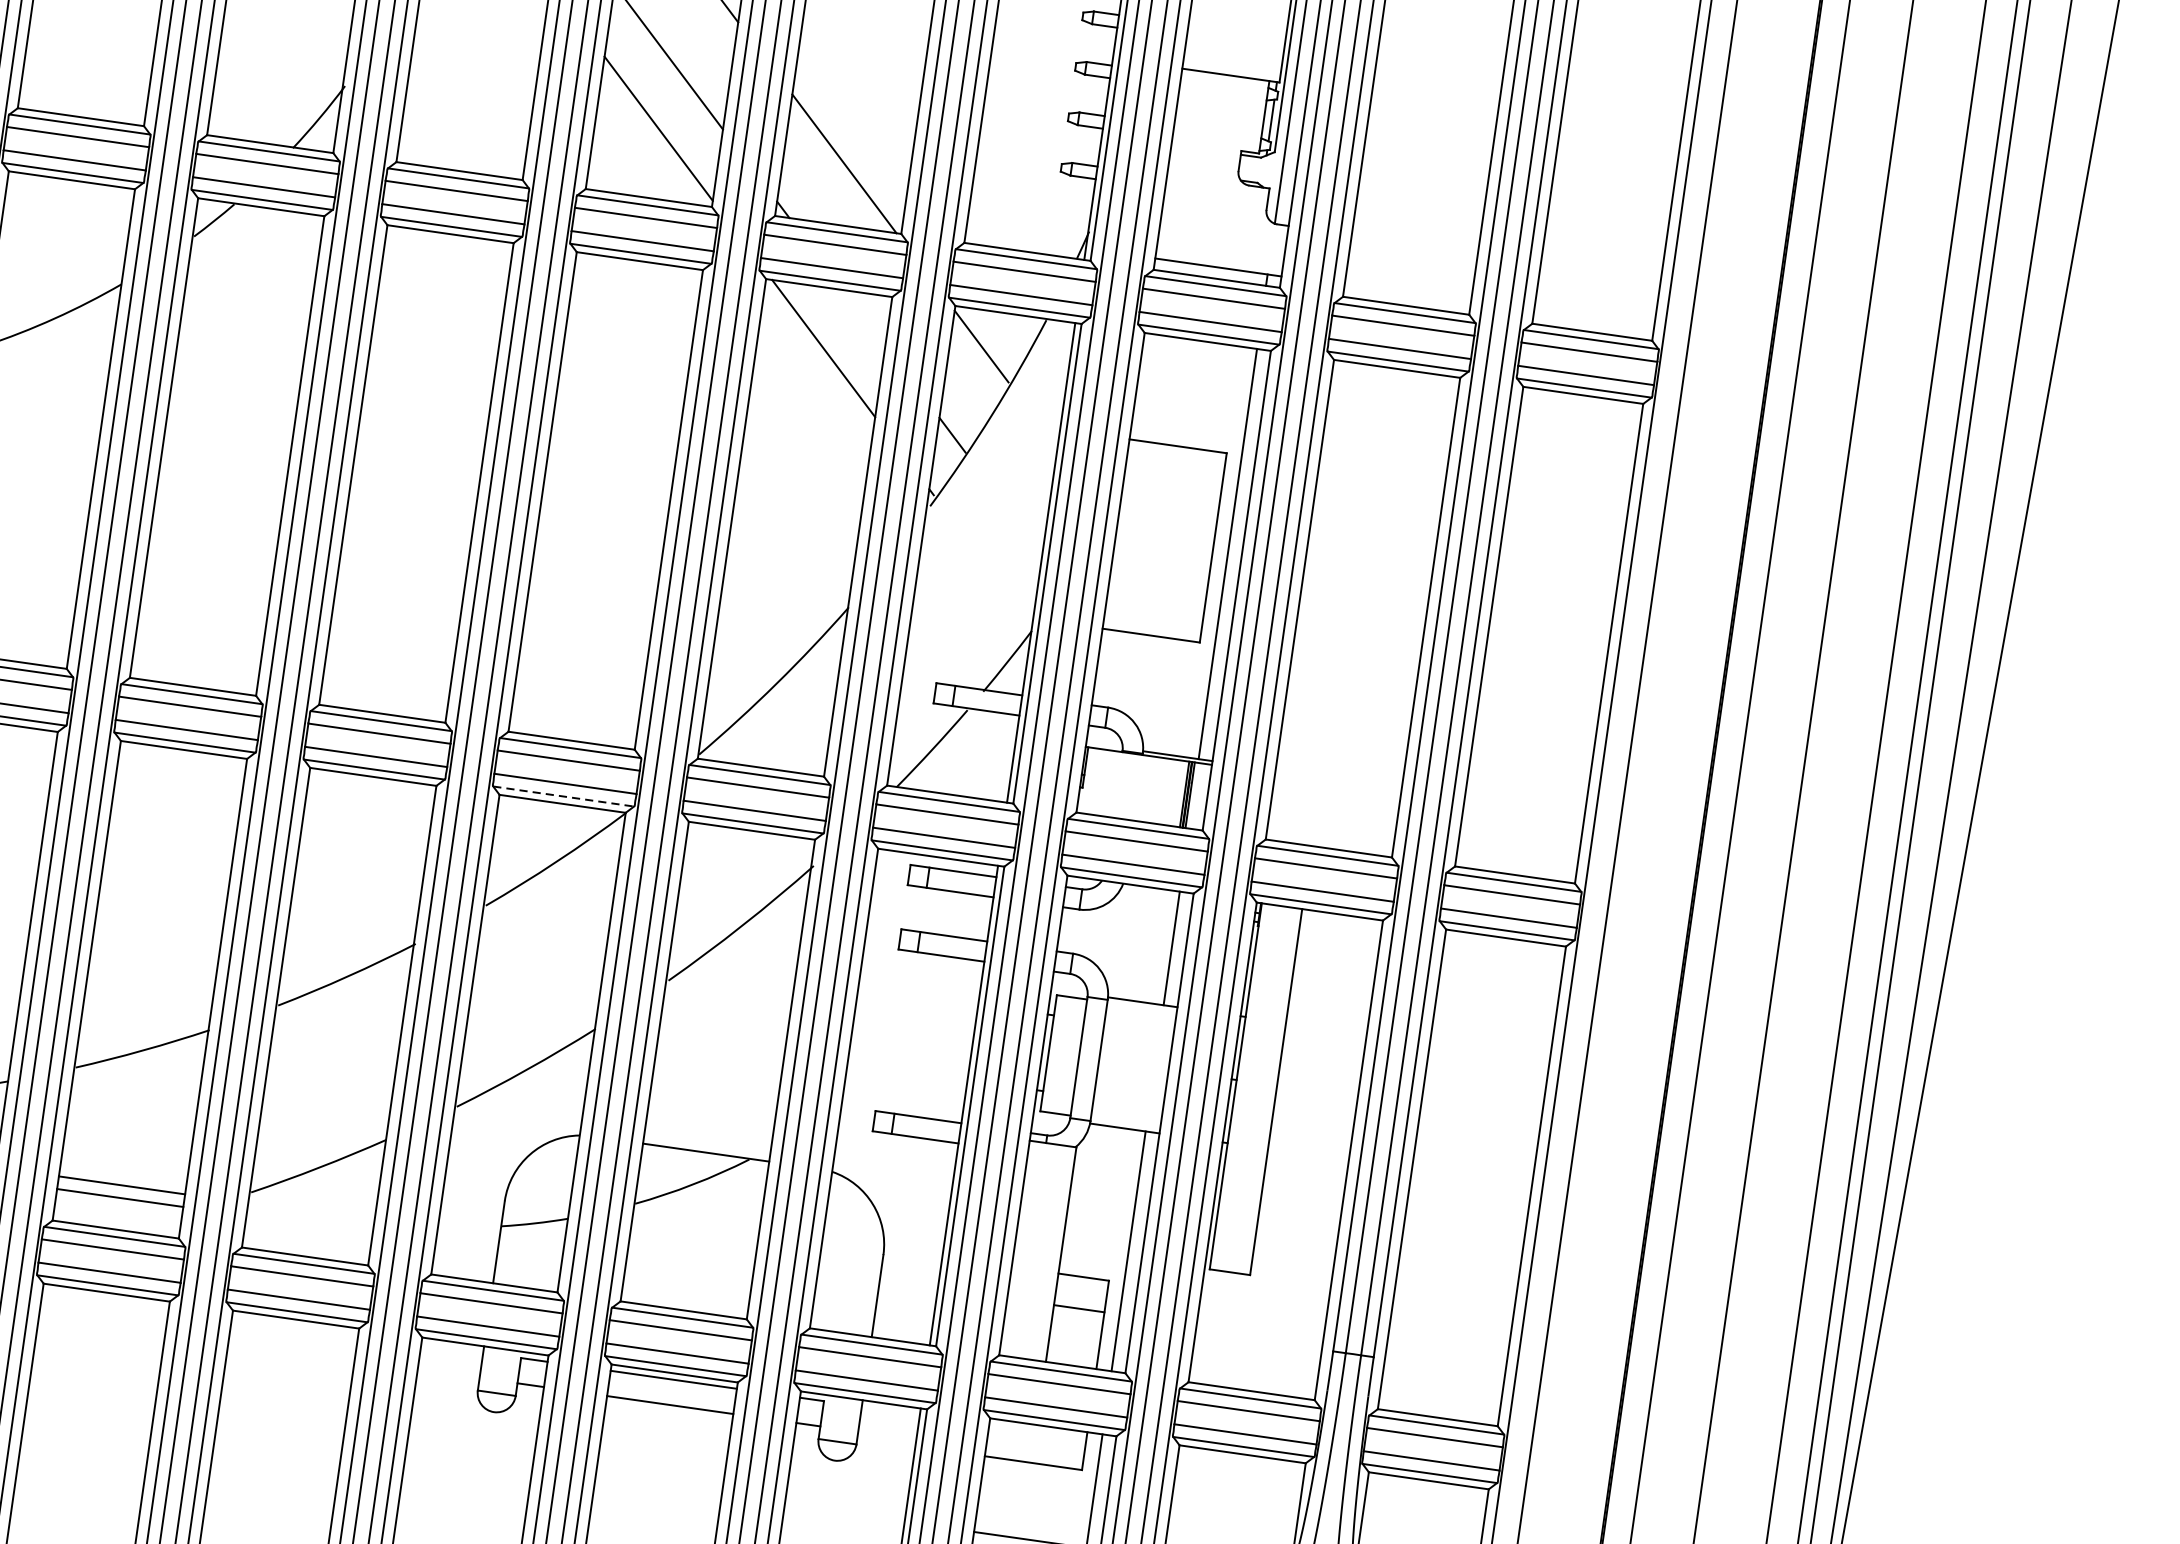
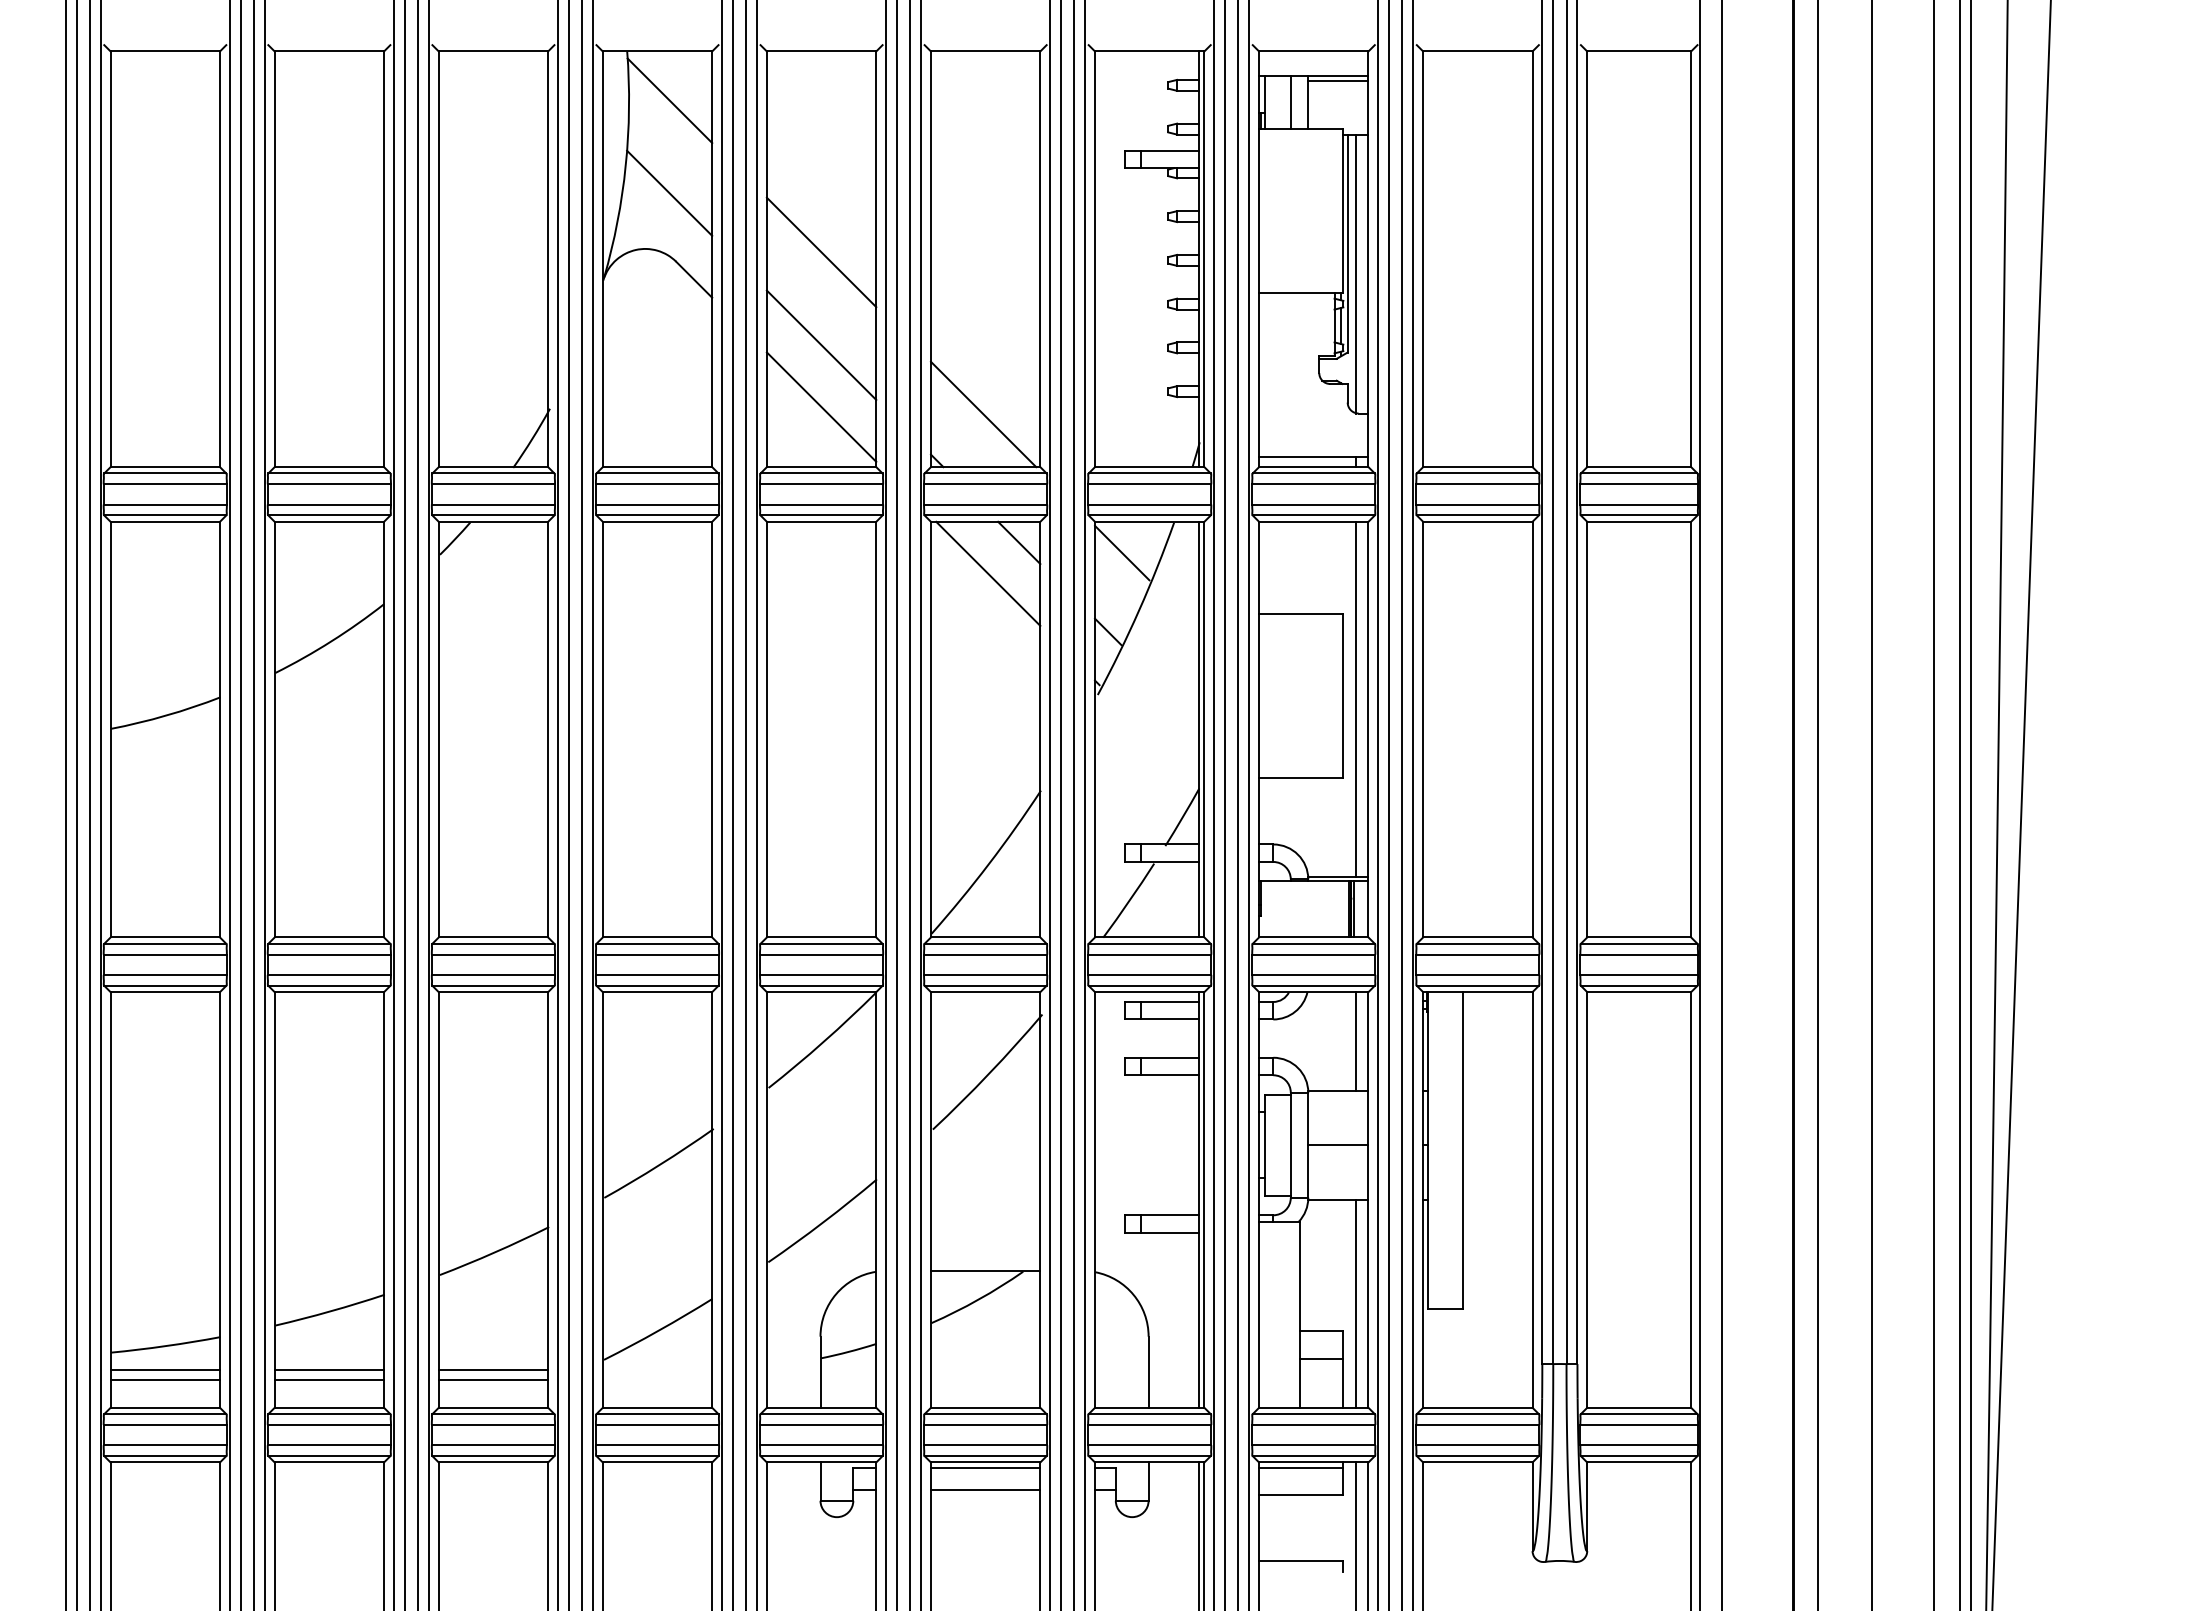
line: (864, 317) -> (1019, 542), added
line: (564, 796) -> (822, 985), dashed -> solid
line: (1133, 1065) -> (1338, 1145), added
line: (1038, 1431) -> (1301, 1467), added

